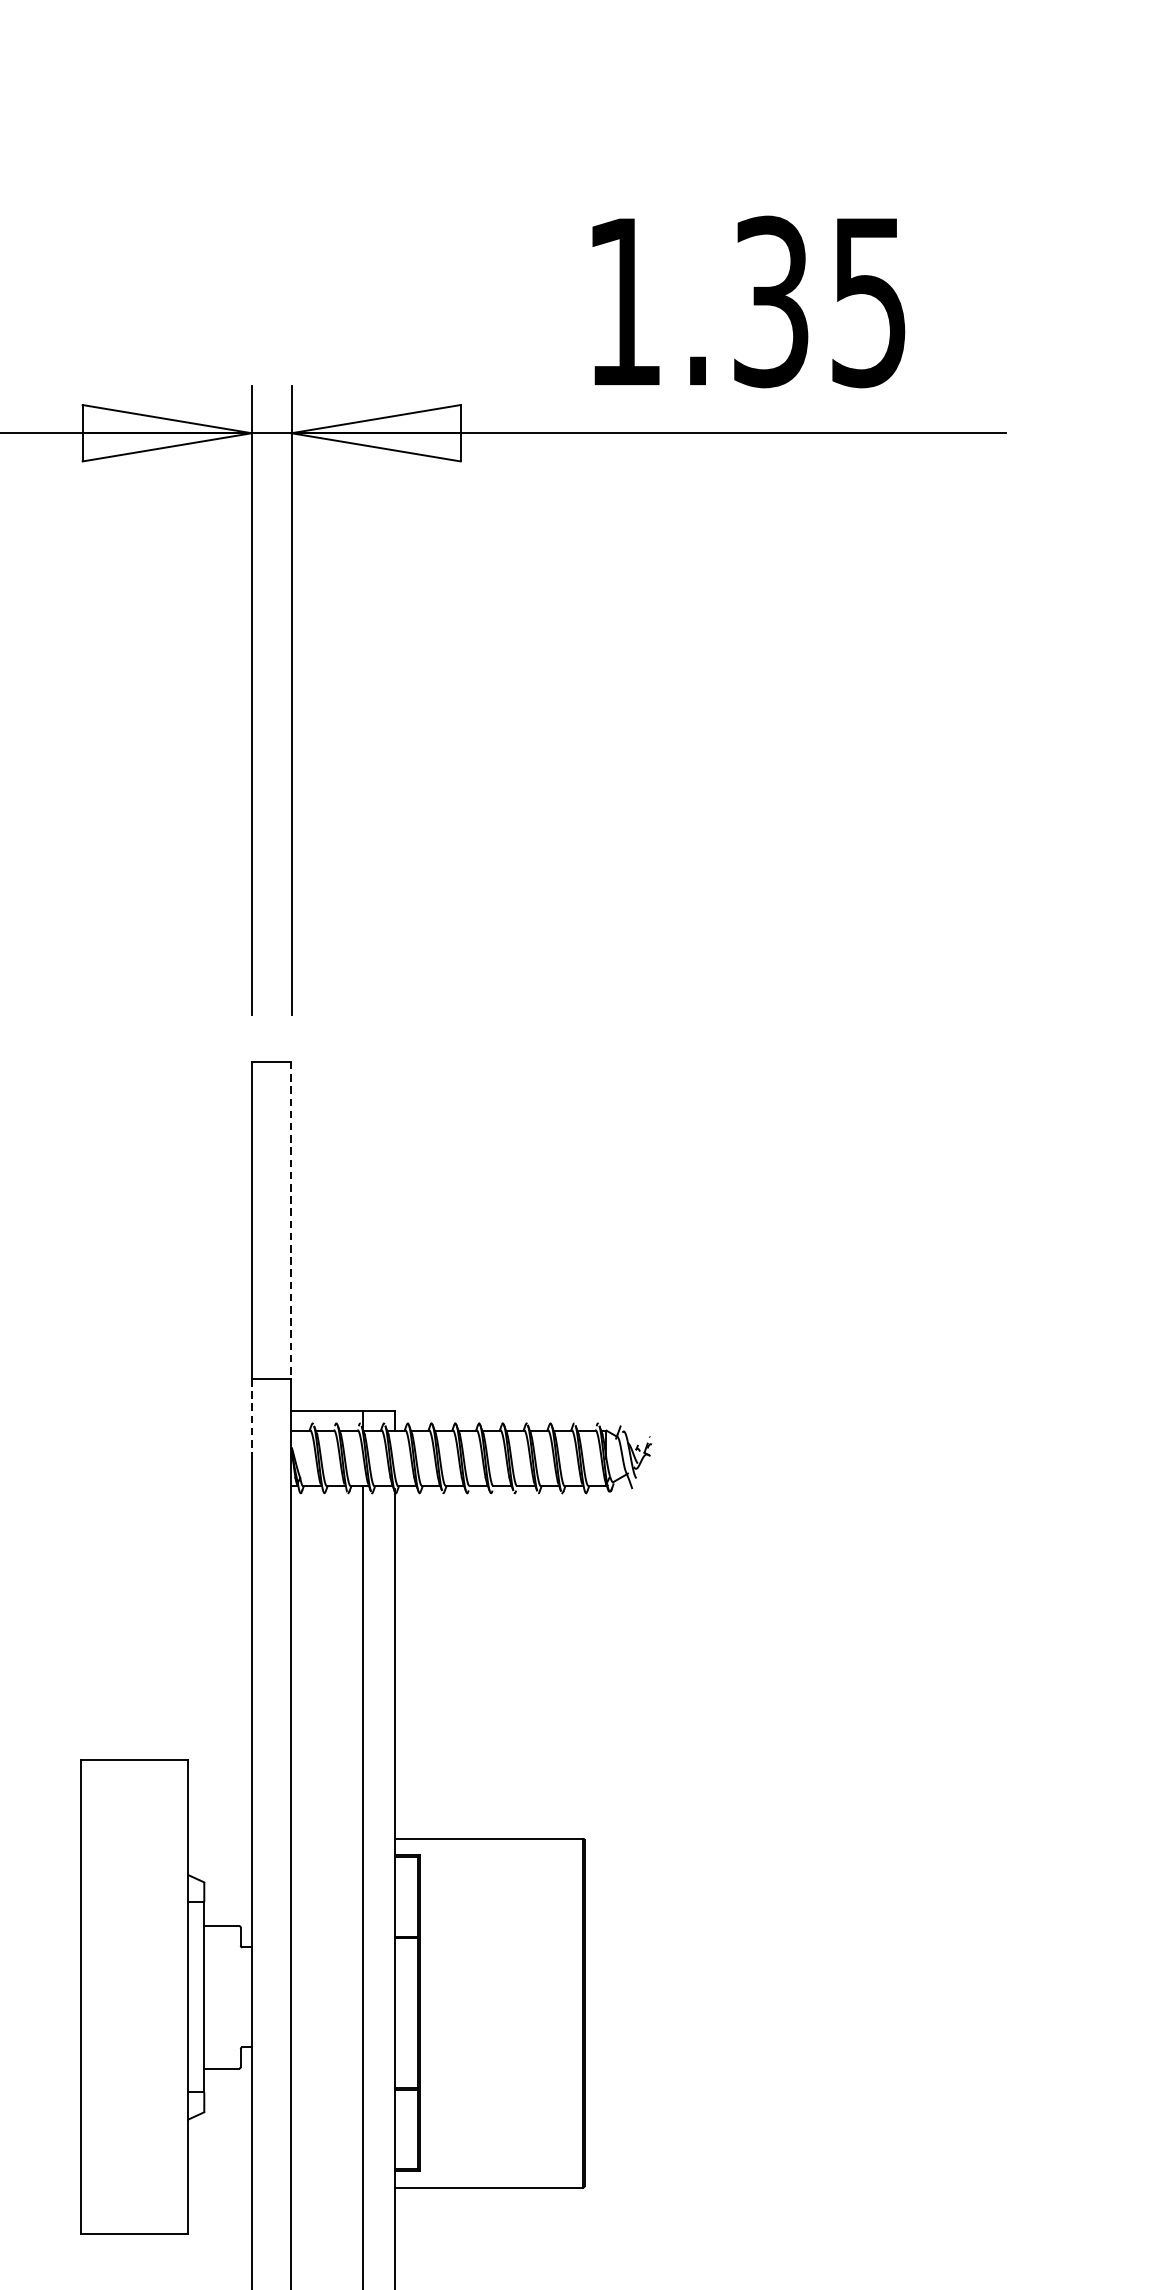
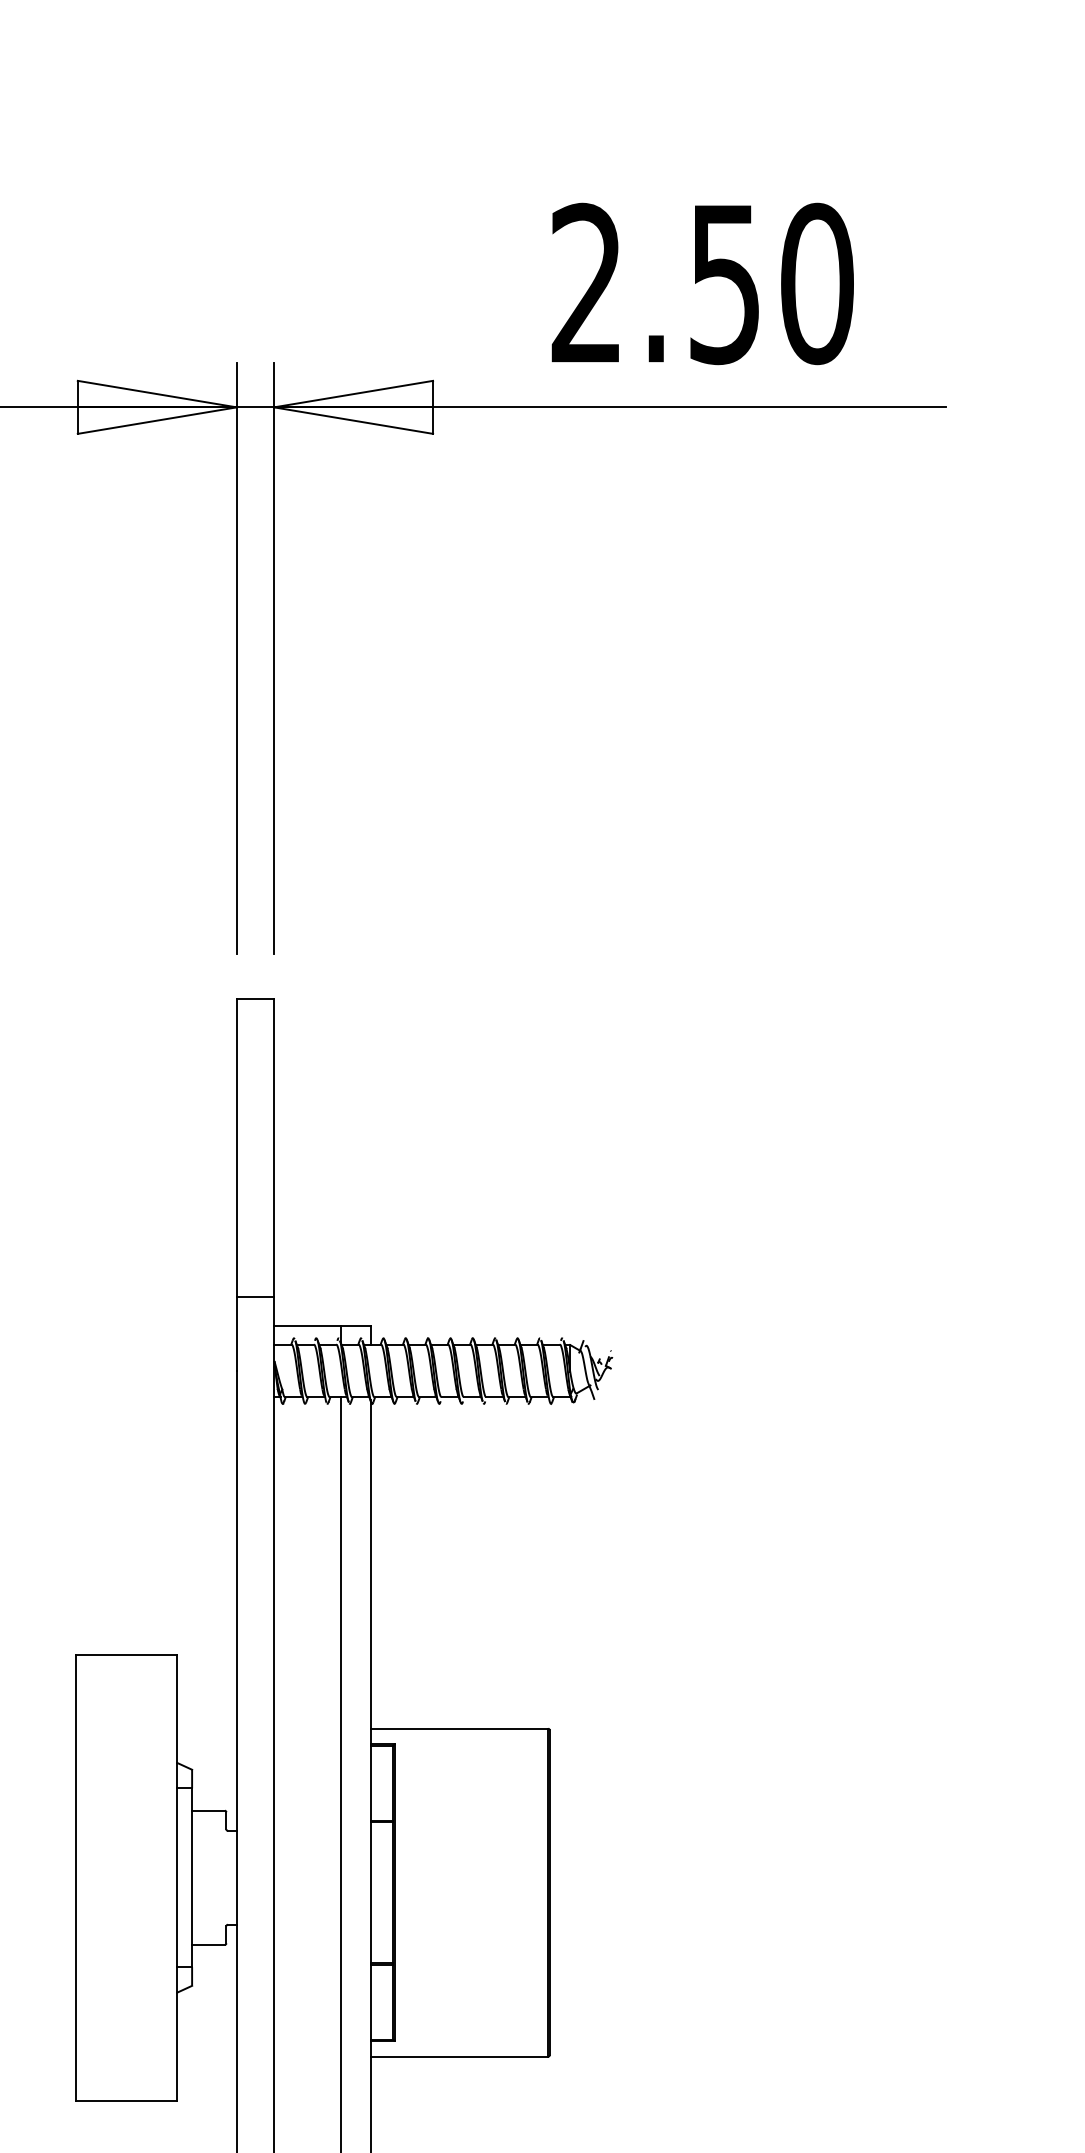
text: (747, 301) -> (702, 283), 1.35 -> 2.50
line: (291, 1221) -> (274, 1148), dashed -> solid
line: (251, 1419) -> (236, 1334), dashed -> solid

